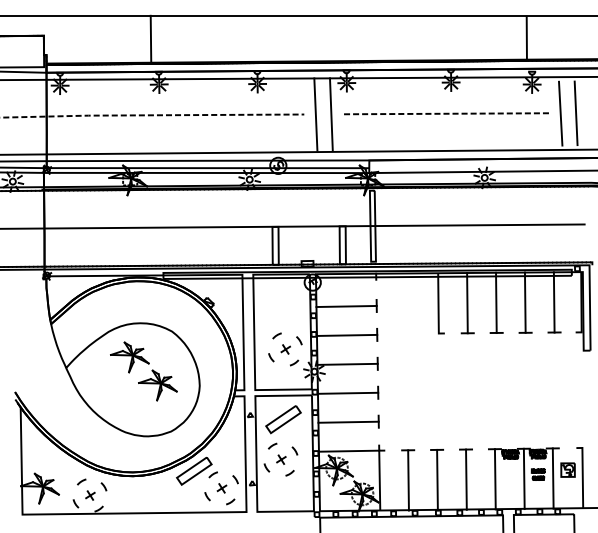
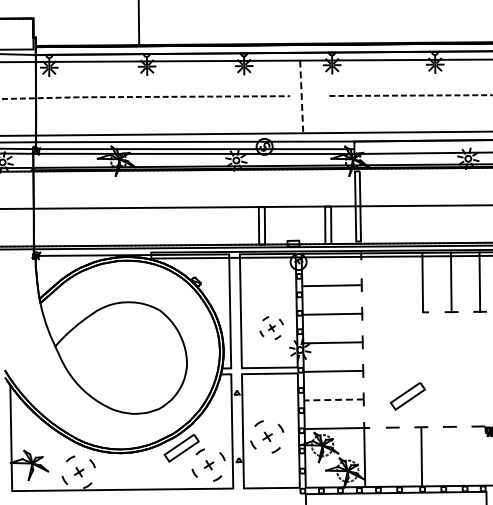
line: (330, 114) -> (316, 96), removed
line: (315, 115) -> (301, 97), solid -> dashed
part: (285, 349) -> (271, 328), size x0.7
part: (151, 371) -> (139, 349), removed
part: (283, 419) -> (407, 396), moved
line: (348, 422) -> (333, 400), solid -> dashed
line: (466, 479) -> (450, 456), removed
line: (494, 479) -> (478, 456), removed
line: (408, 480) -> (393, 457), removed

